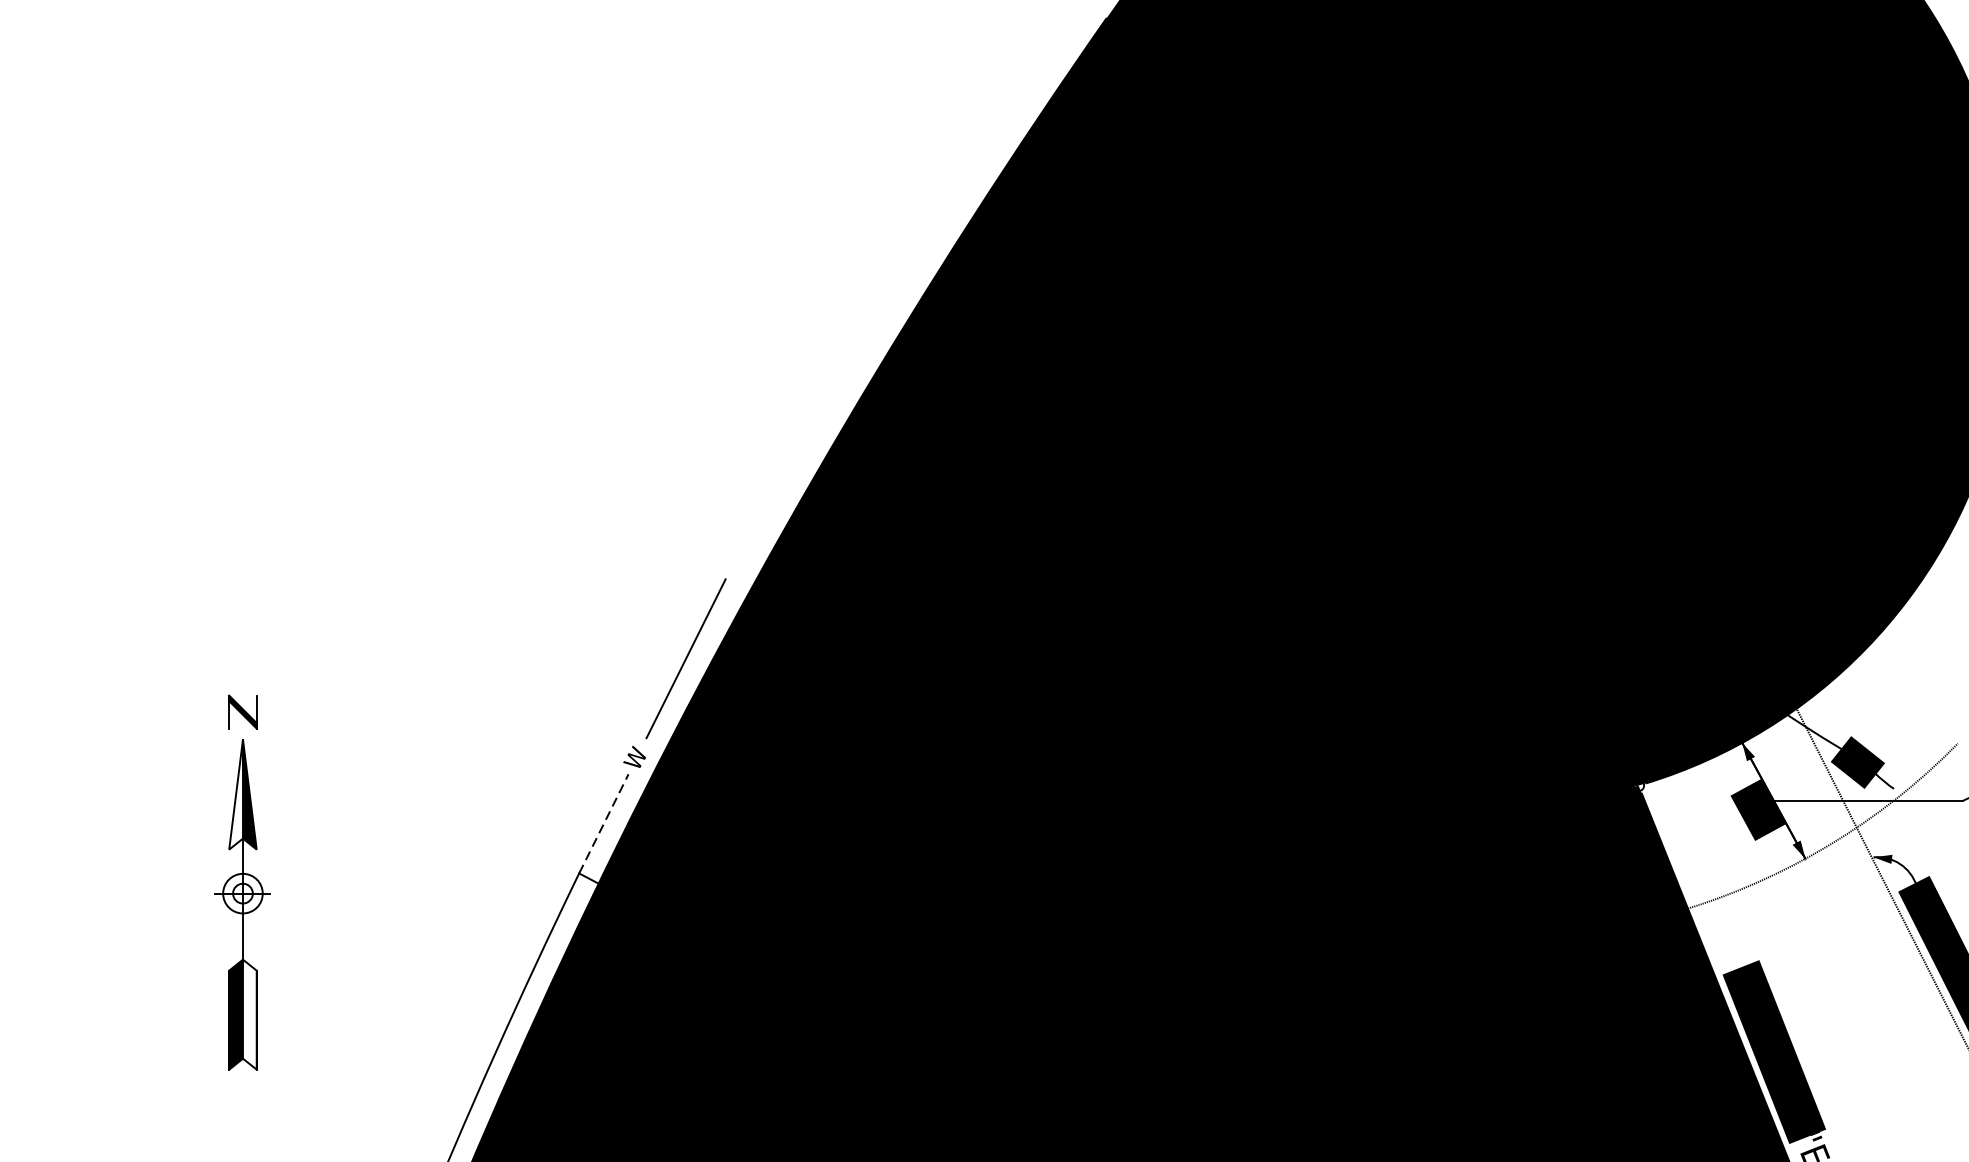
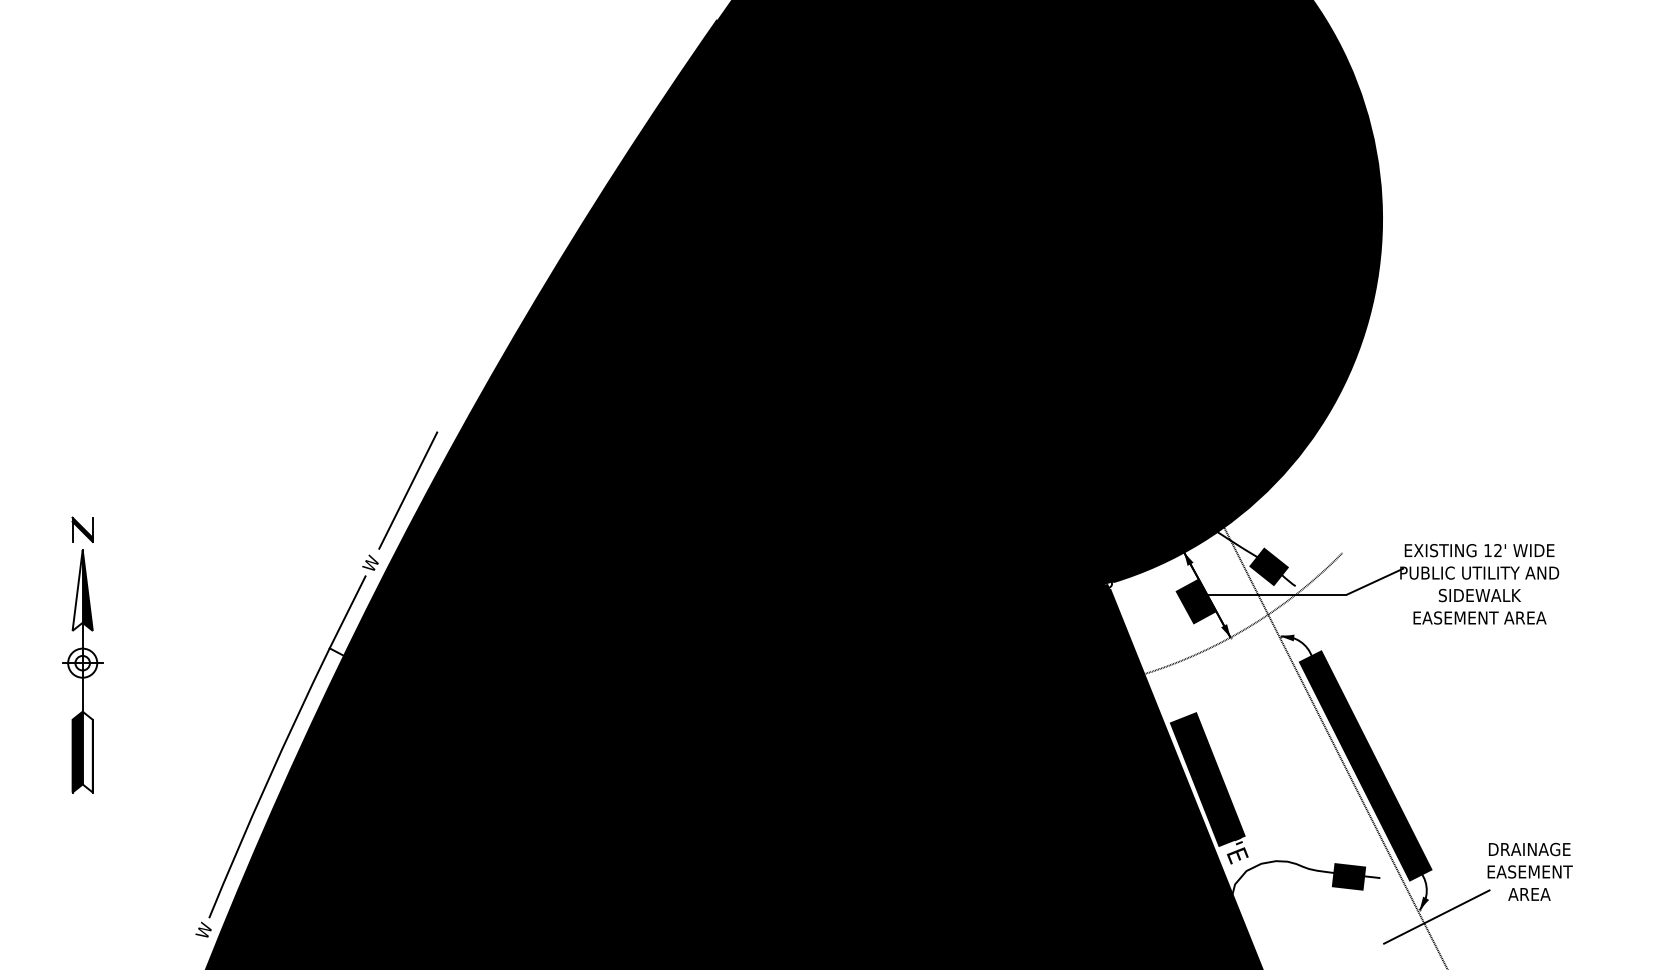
line: (603, 823) -> (347, 611), dashed -> solid

